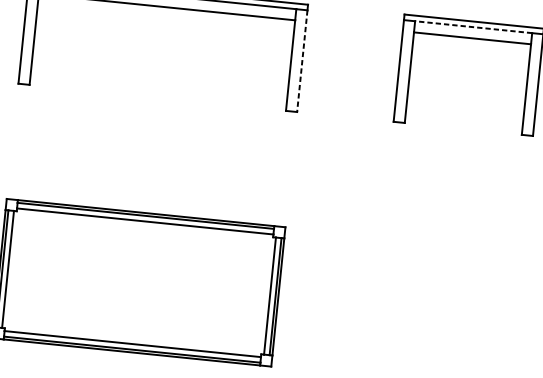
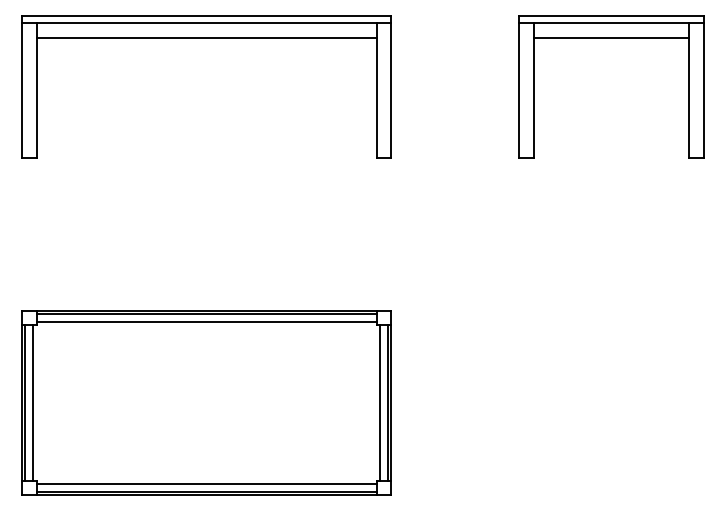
line: (473, 26) -> (611, 22), dashed -> solid
line: (302, 61) -> (391, 90), dashed -> solid

